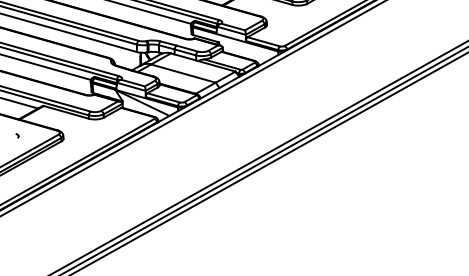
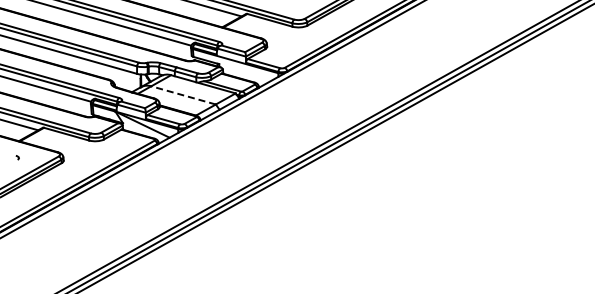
line: (183, 73) -> (183, 95), solid -> dashed

